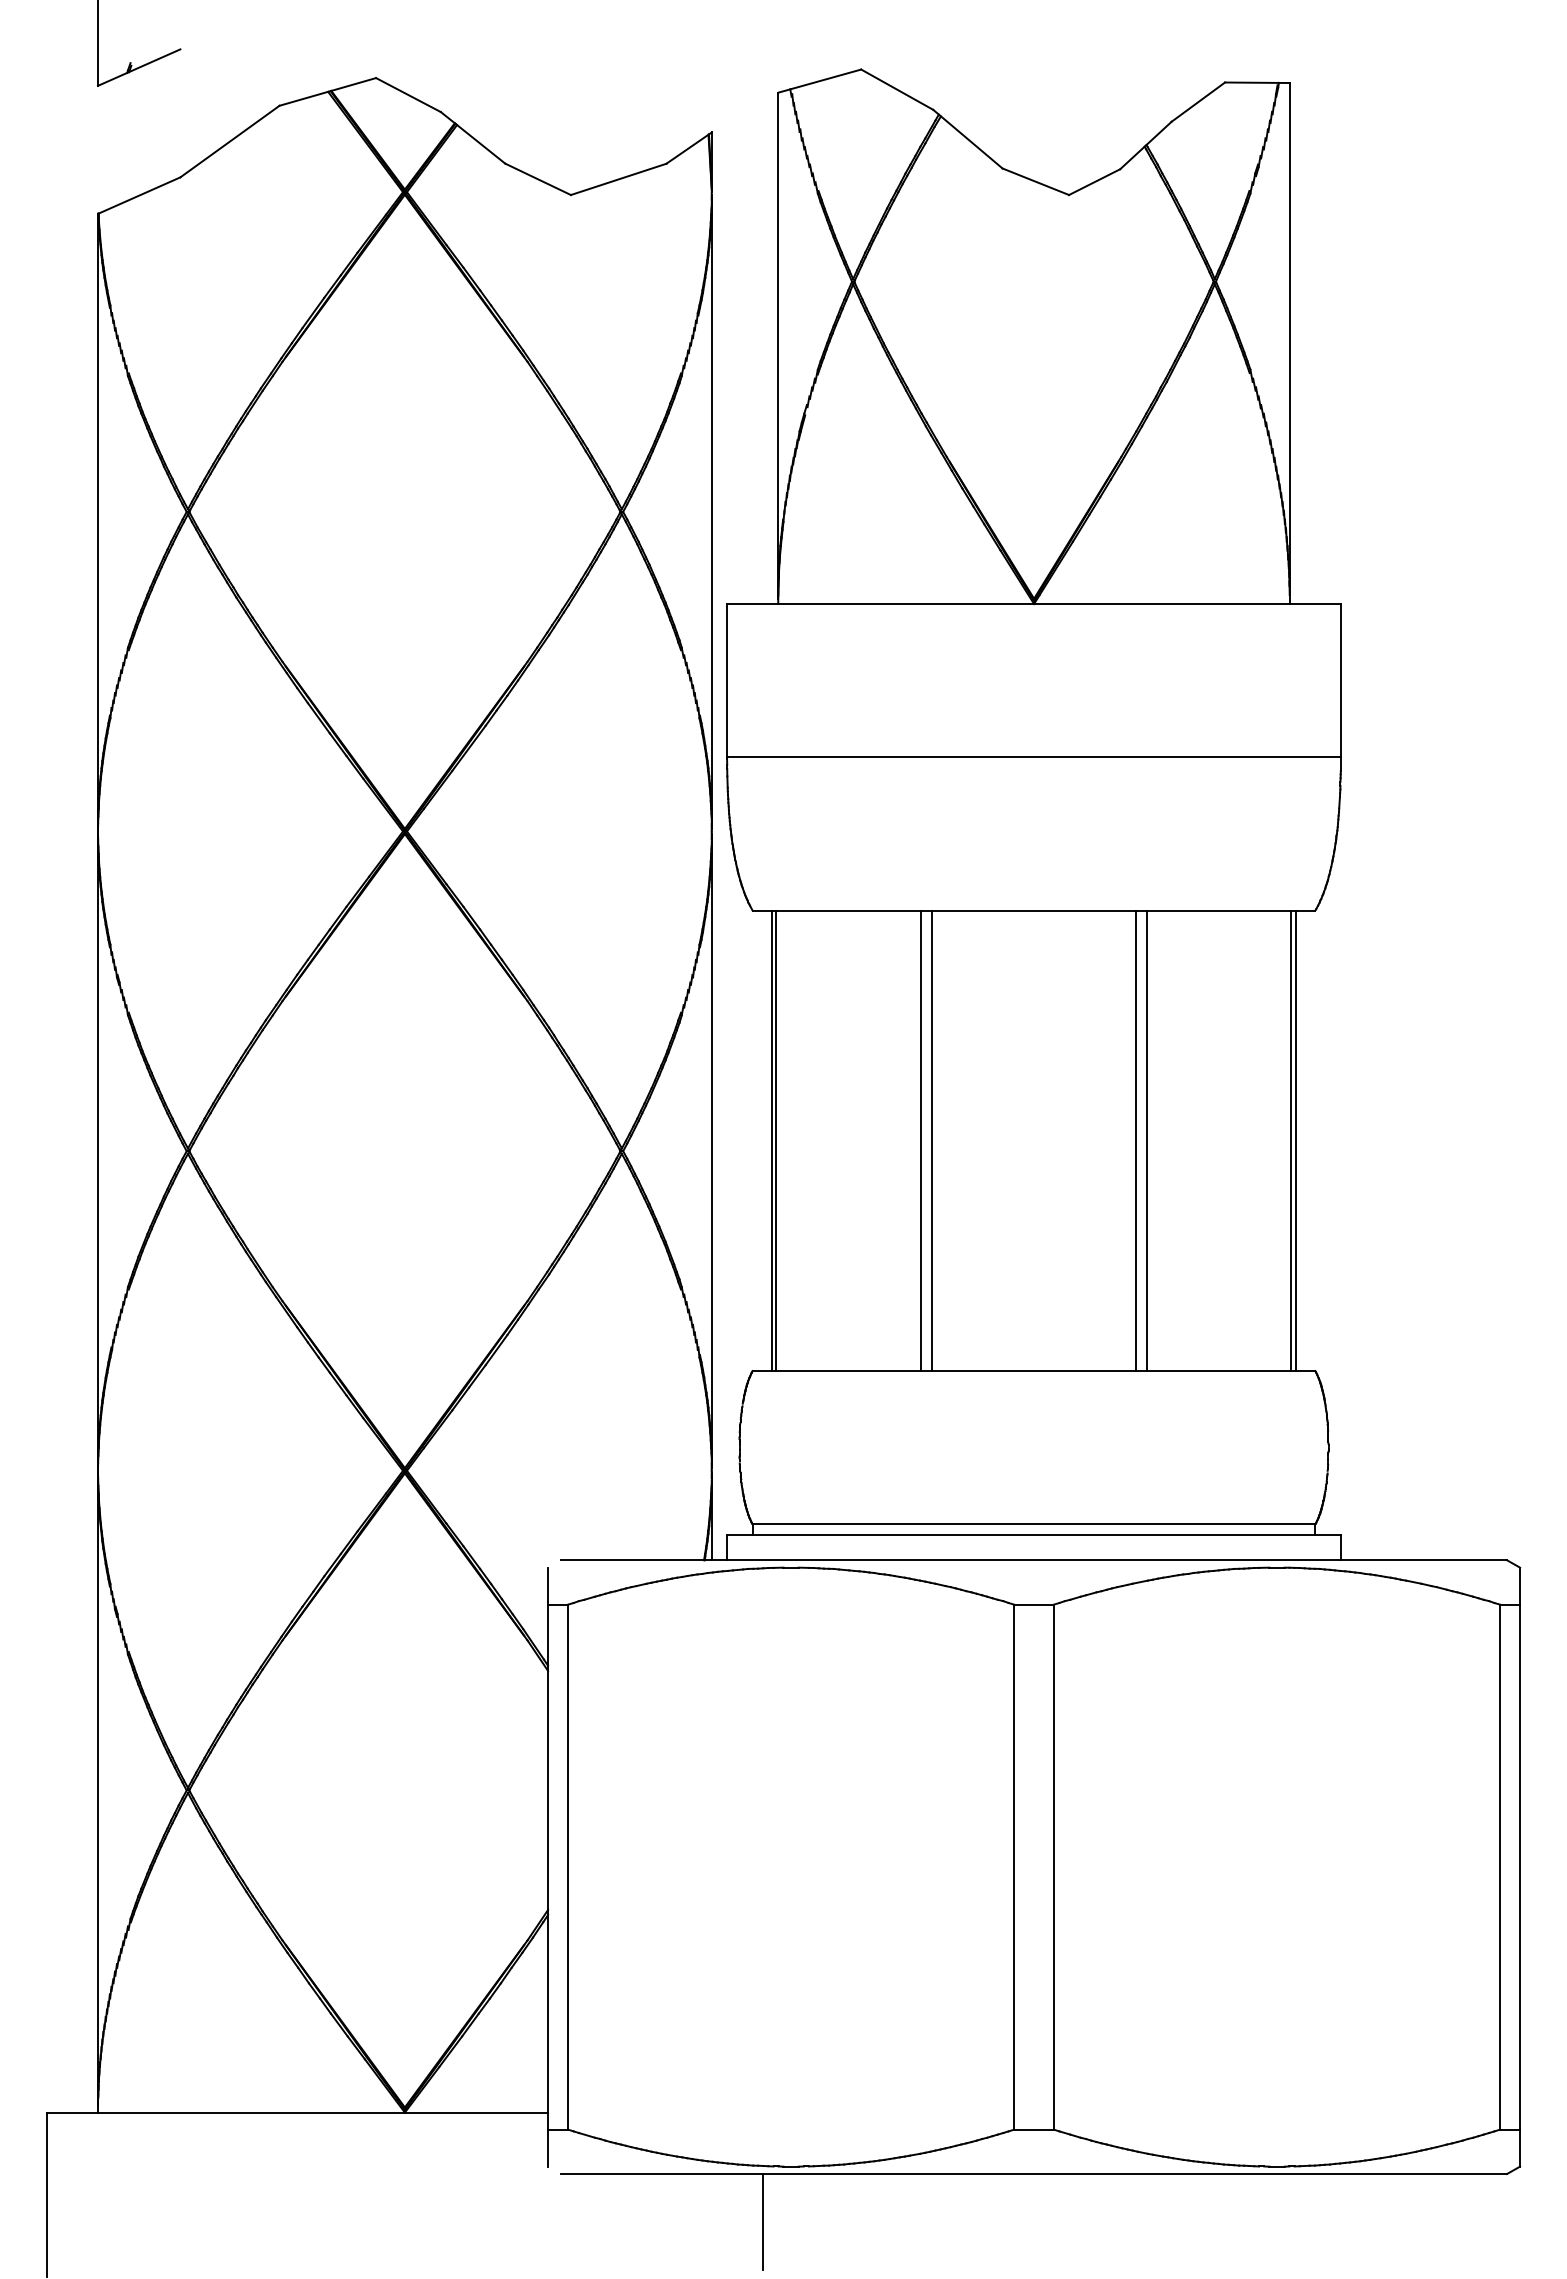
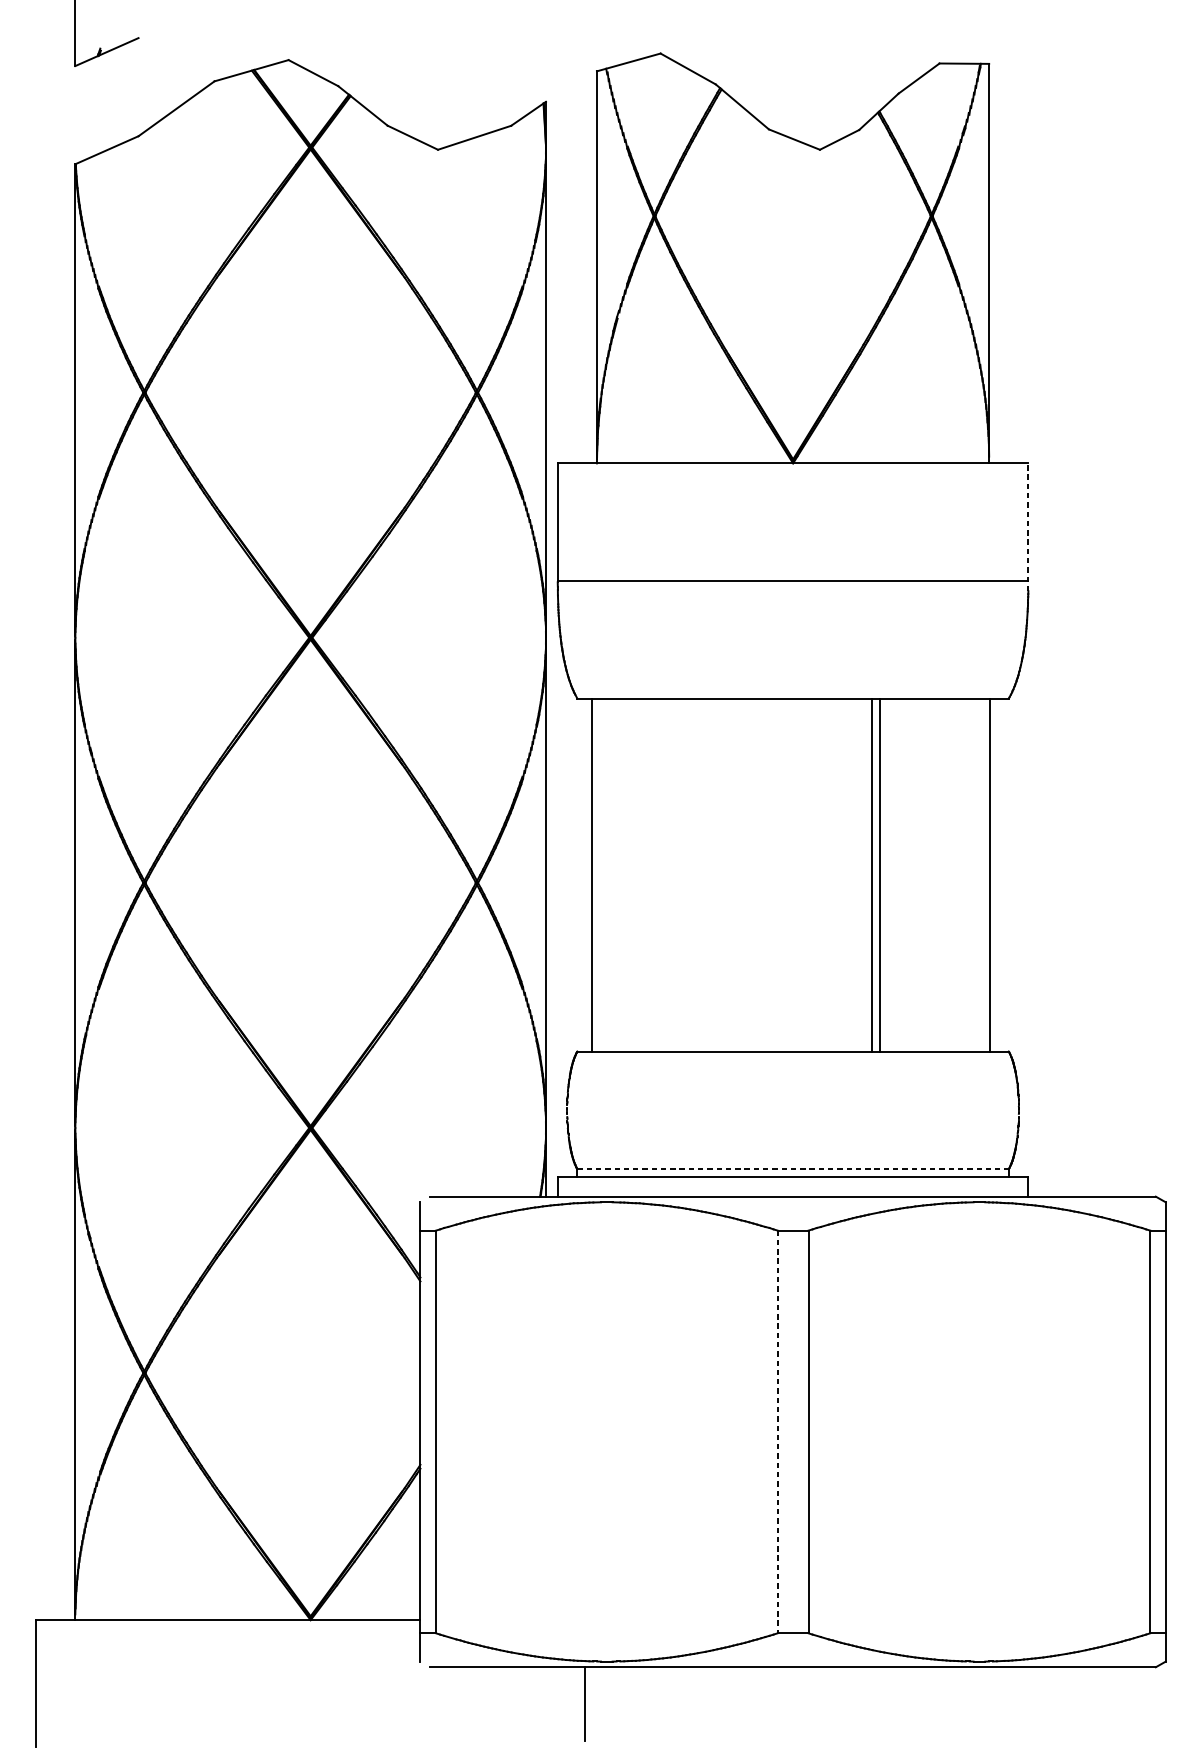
line: (1340, 686) -> (1028, 526), solid -> dashed
line: (776, 1140) -> (595, 874), removed
line: (921, 1140) -> (706, 874), removed
line: (931, 1140) -> (714, 874), removed
line: (1296, 1140) -> (994, 874), removed
line: (1034, 1524) -> (793, 1169), solid -> dashed
line: (1013, 1867) -> (777, 1432), solid -> dashed

